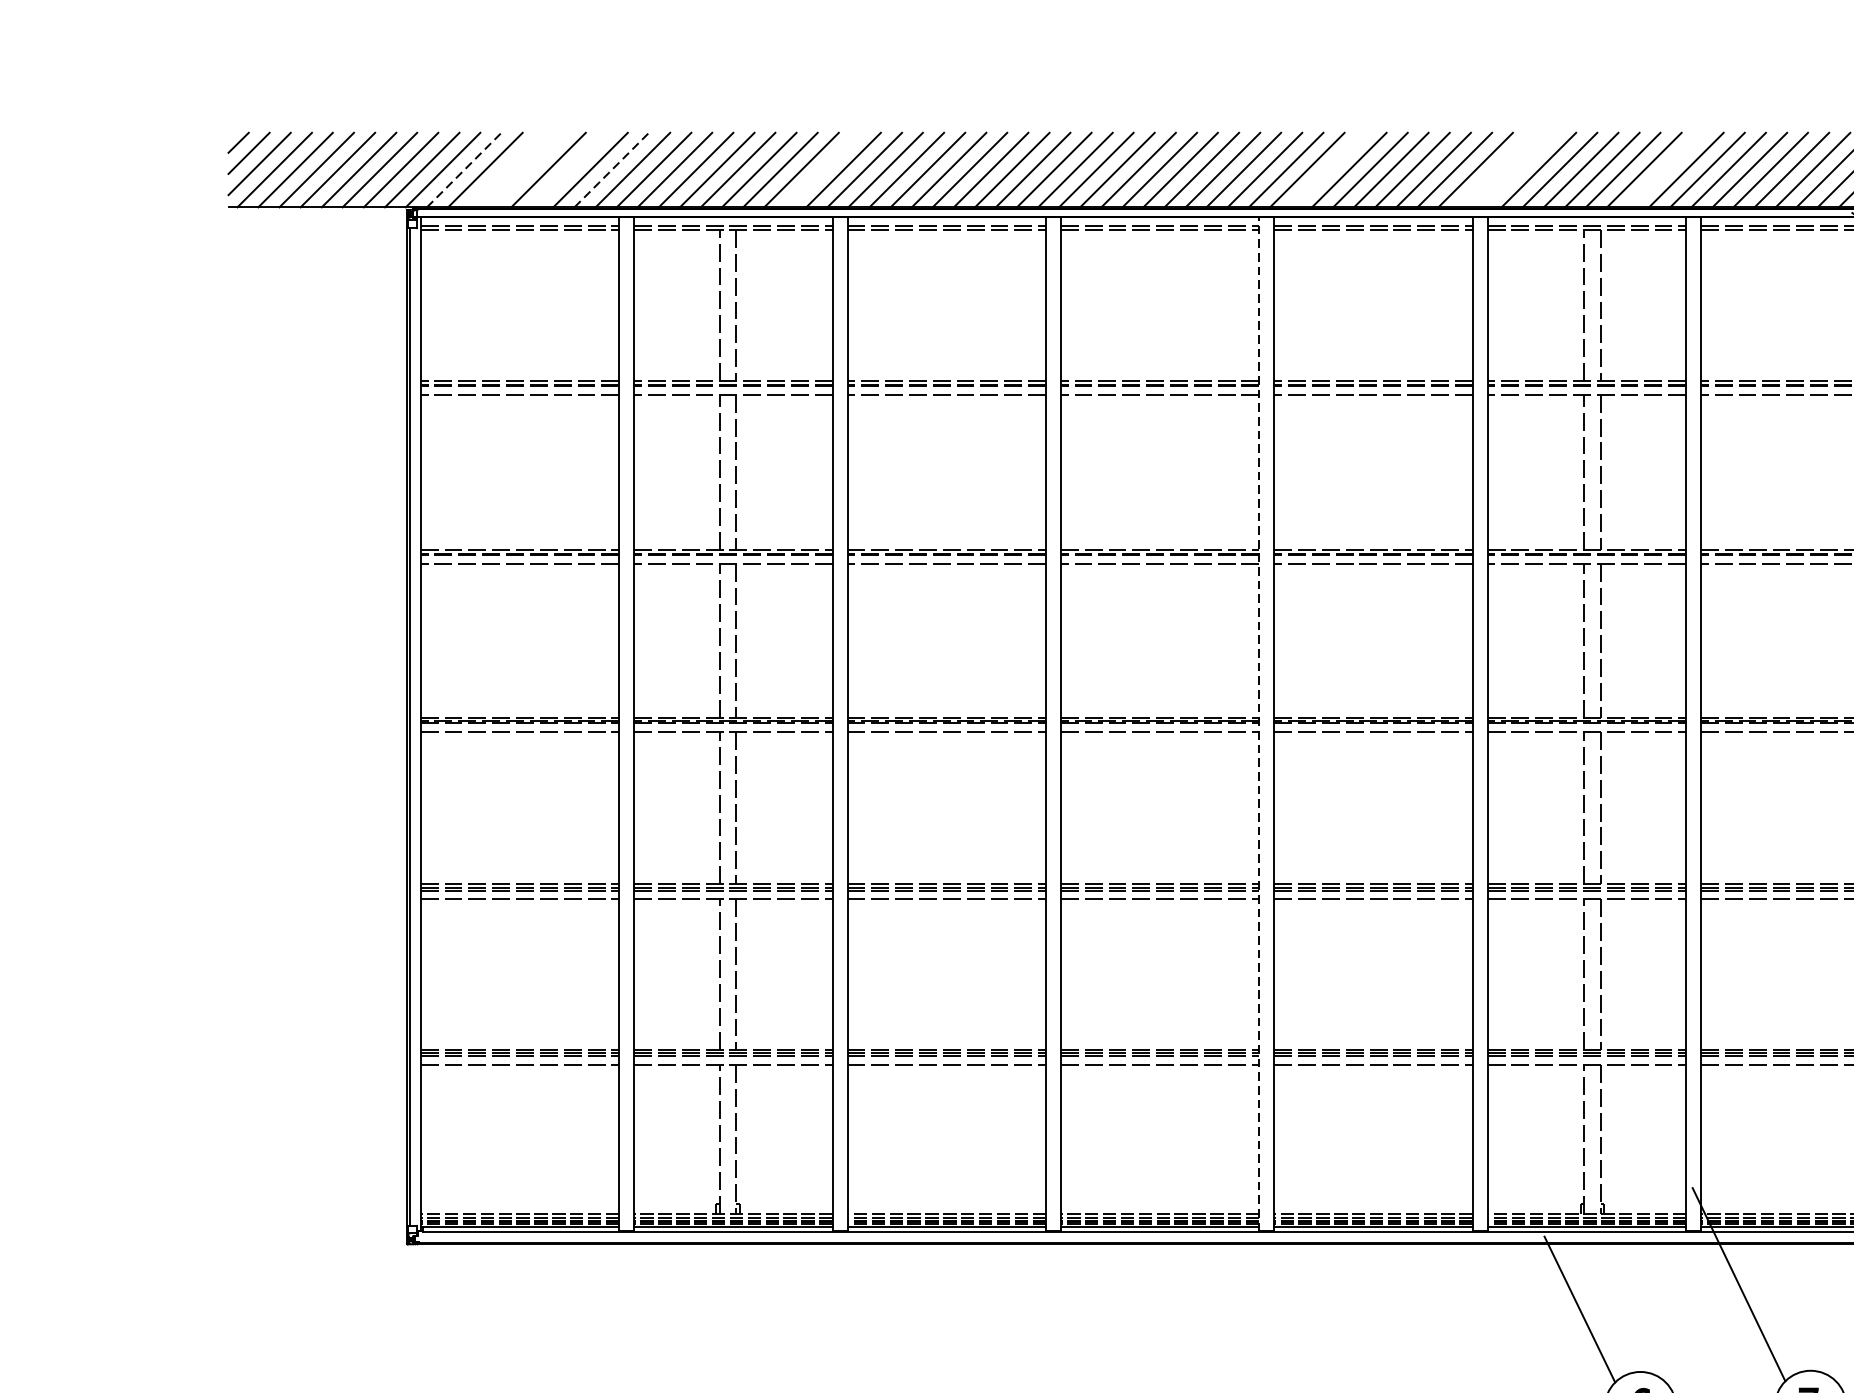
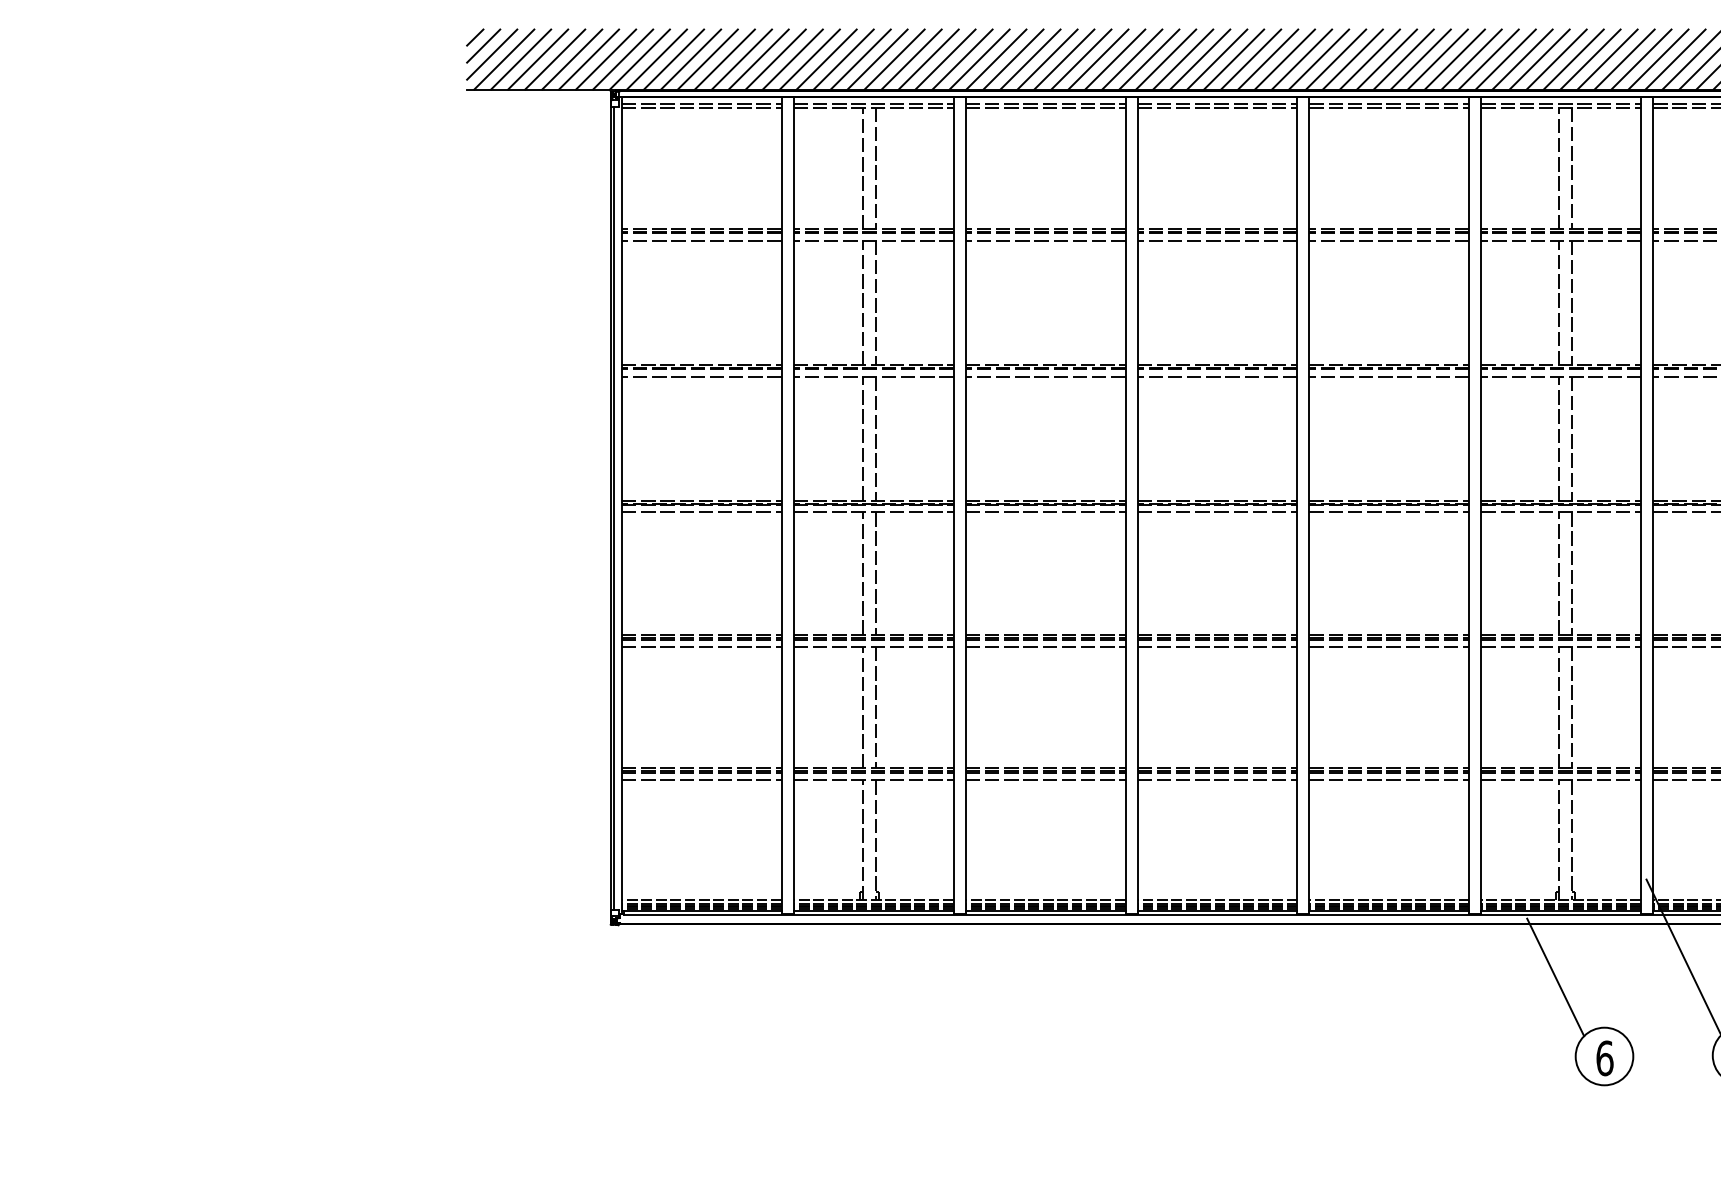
line: (464, 170) -> (657, 59), dashed -> solid
line: (507, 170) -> (691, 59), added
line: (526, 170) -> (707, 59), added
line: (569, 170) -> (741, 59), added
line: (612, 170) -> (776, 59), dashed -> solid
line: (822, 170) -> (945, 59), added
line: (1327, 170) -> (1352, 59), added
line: (1496, 170) -> (1488, 59), added
line: (1517, 170) -> (1505, 59), added
line: (1665, 170) -> (1624, 59), added
line: (1259, 723) -> (1297, 505), dashed -> solid

